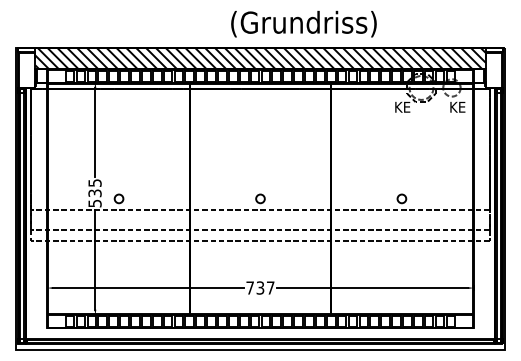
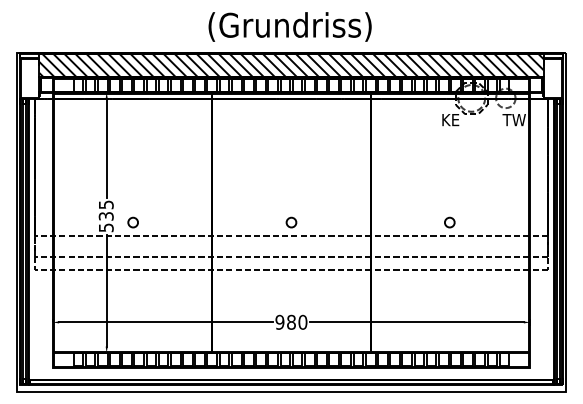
text: (303, 23) -> (289, 26), moved
text: (458, 107) -> (513, 120), KE -> TW
text: (260, 287) -> (291, 321), 737 -> 980

